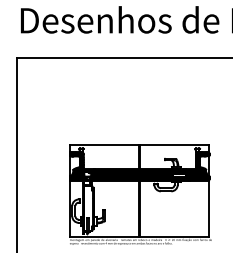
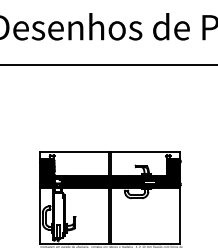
hatch: (74, 165) -> (45, 172), added
hatch: (204, 165) -> (175, 172), added

